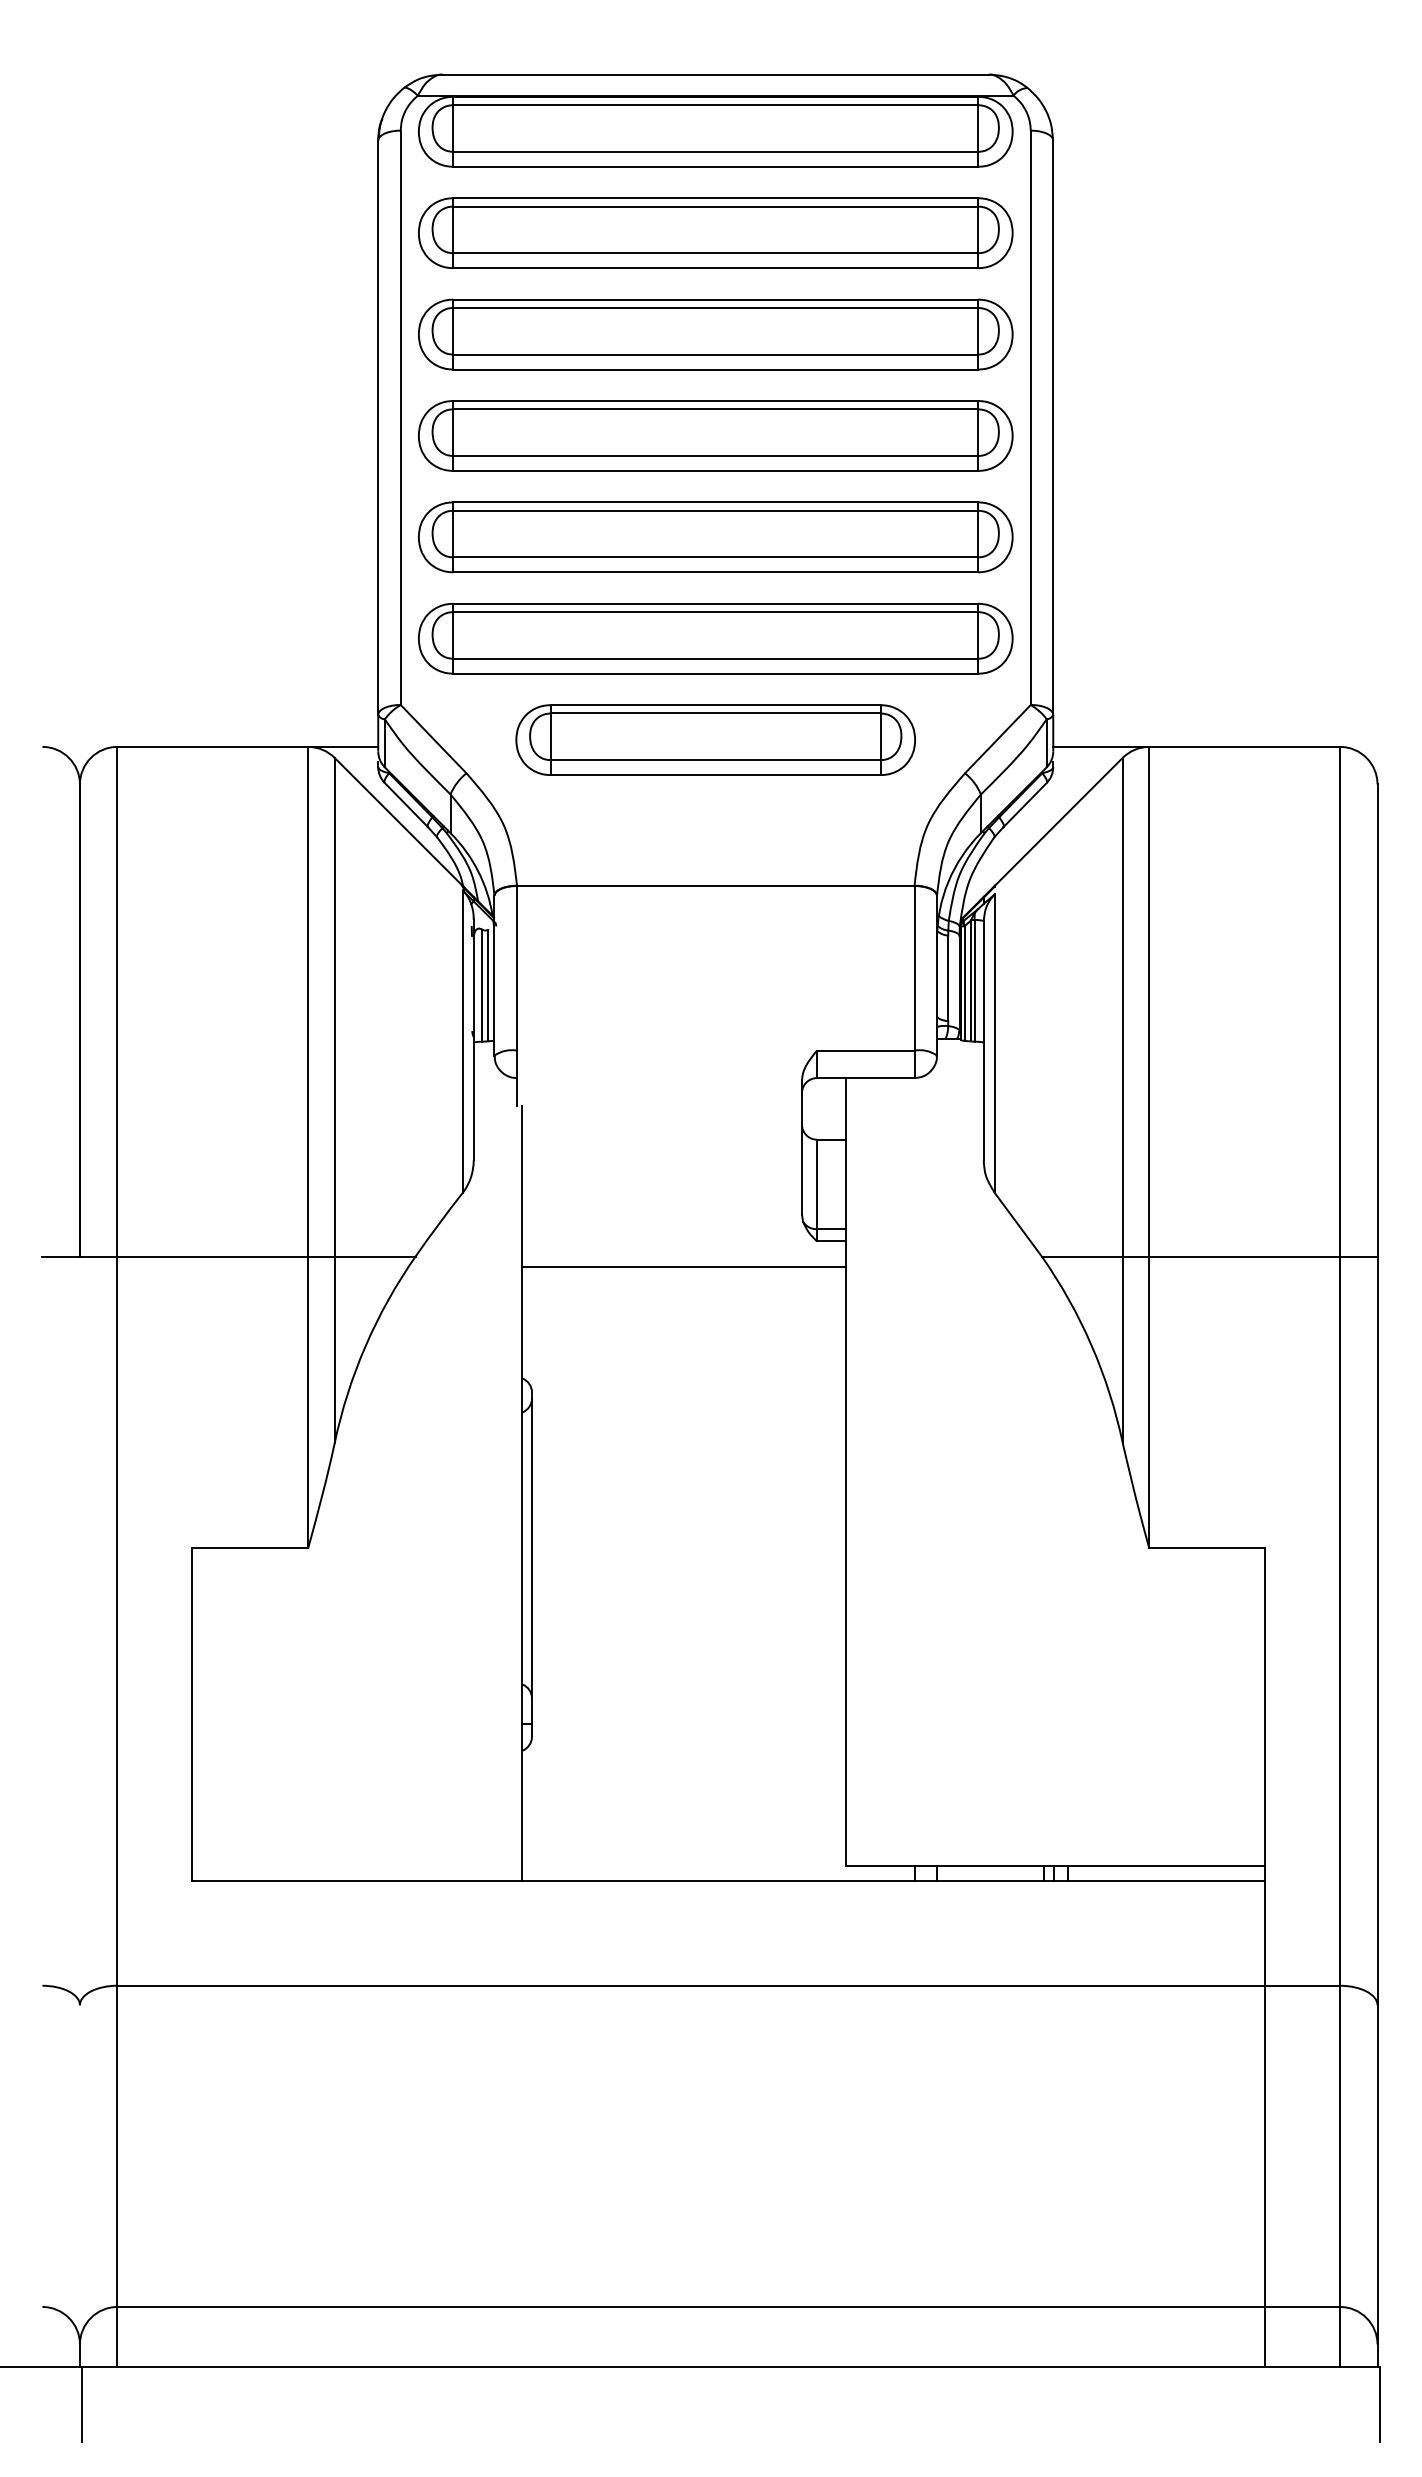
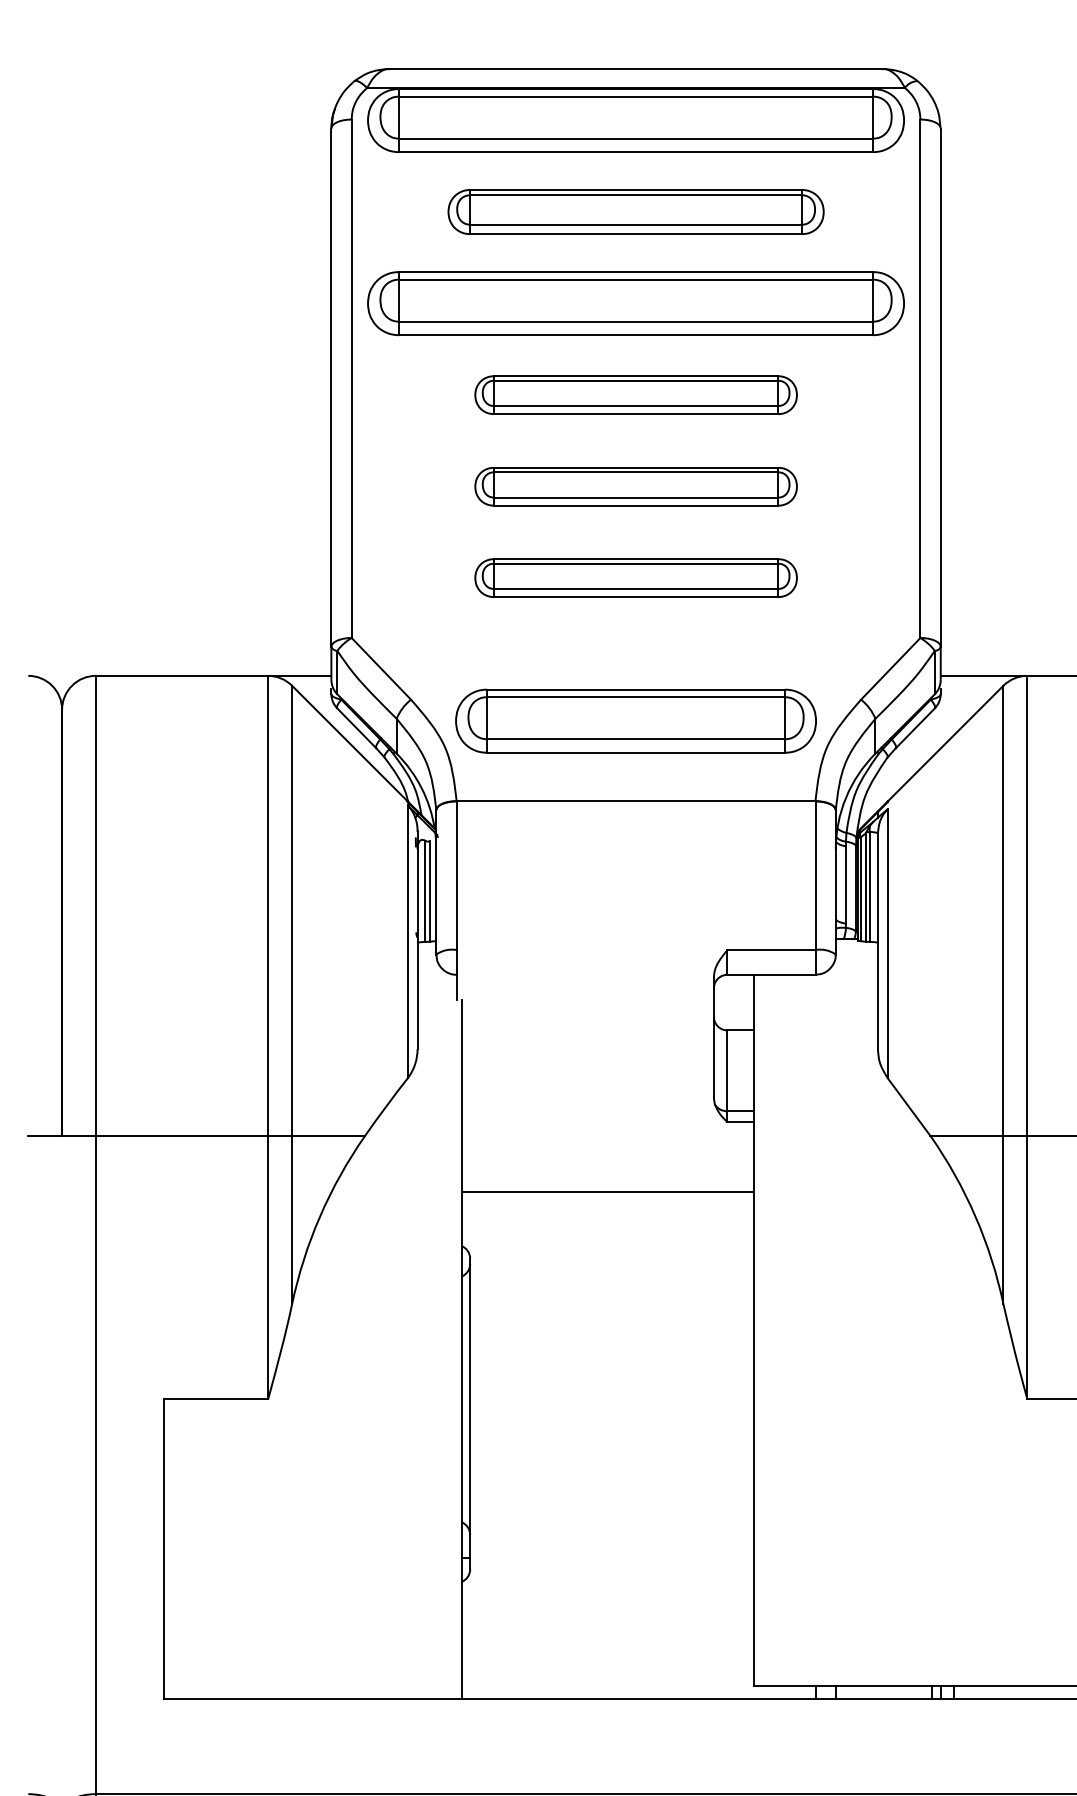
part: (715, 232) -> (635, 211), size x0.7
part: (715, 435) -> (635, 394), size x0.6
part: (715, 537) -> (635, 486), size x0.6
part: (715, 638) -> (635, 577), size x0.6
part: (715, 739) -> (635, 720), moved
line: (683, 1266) -> (606, 1191), moved

